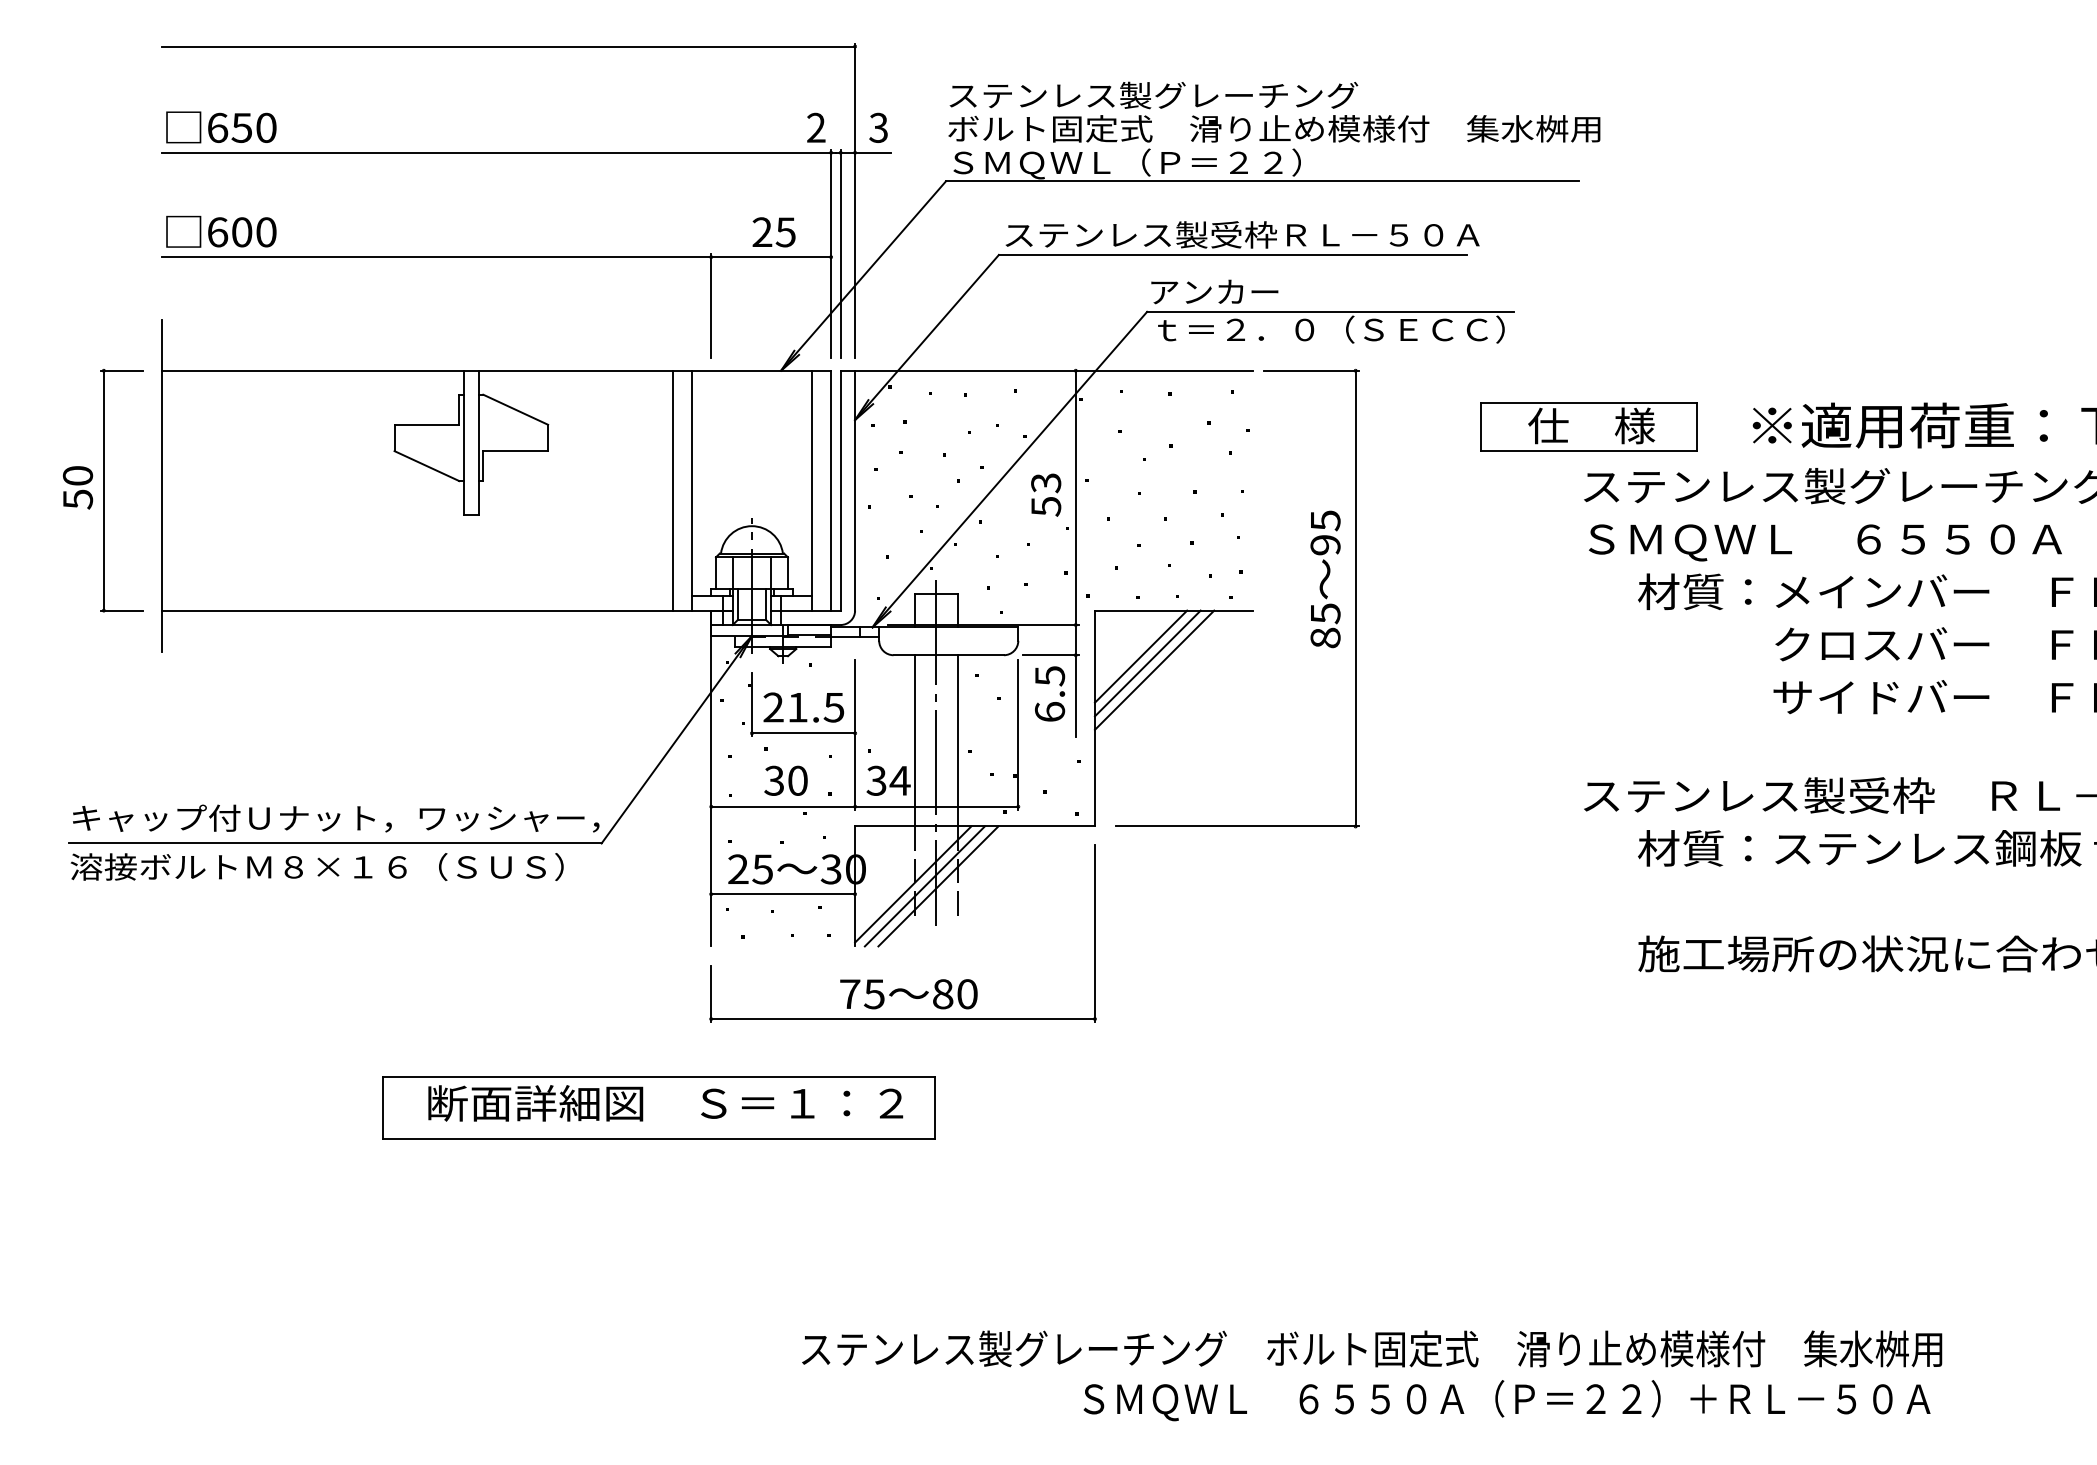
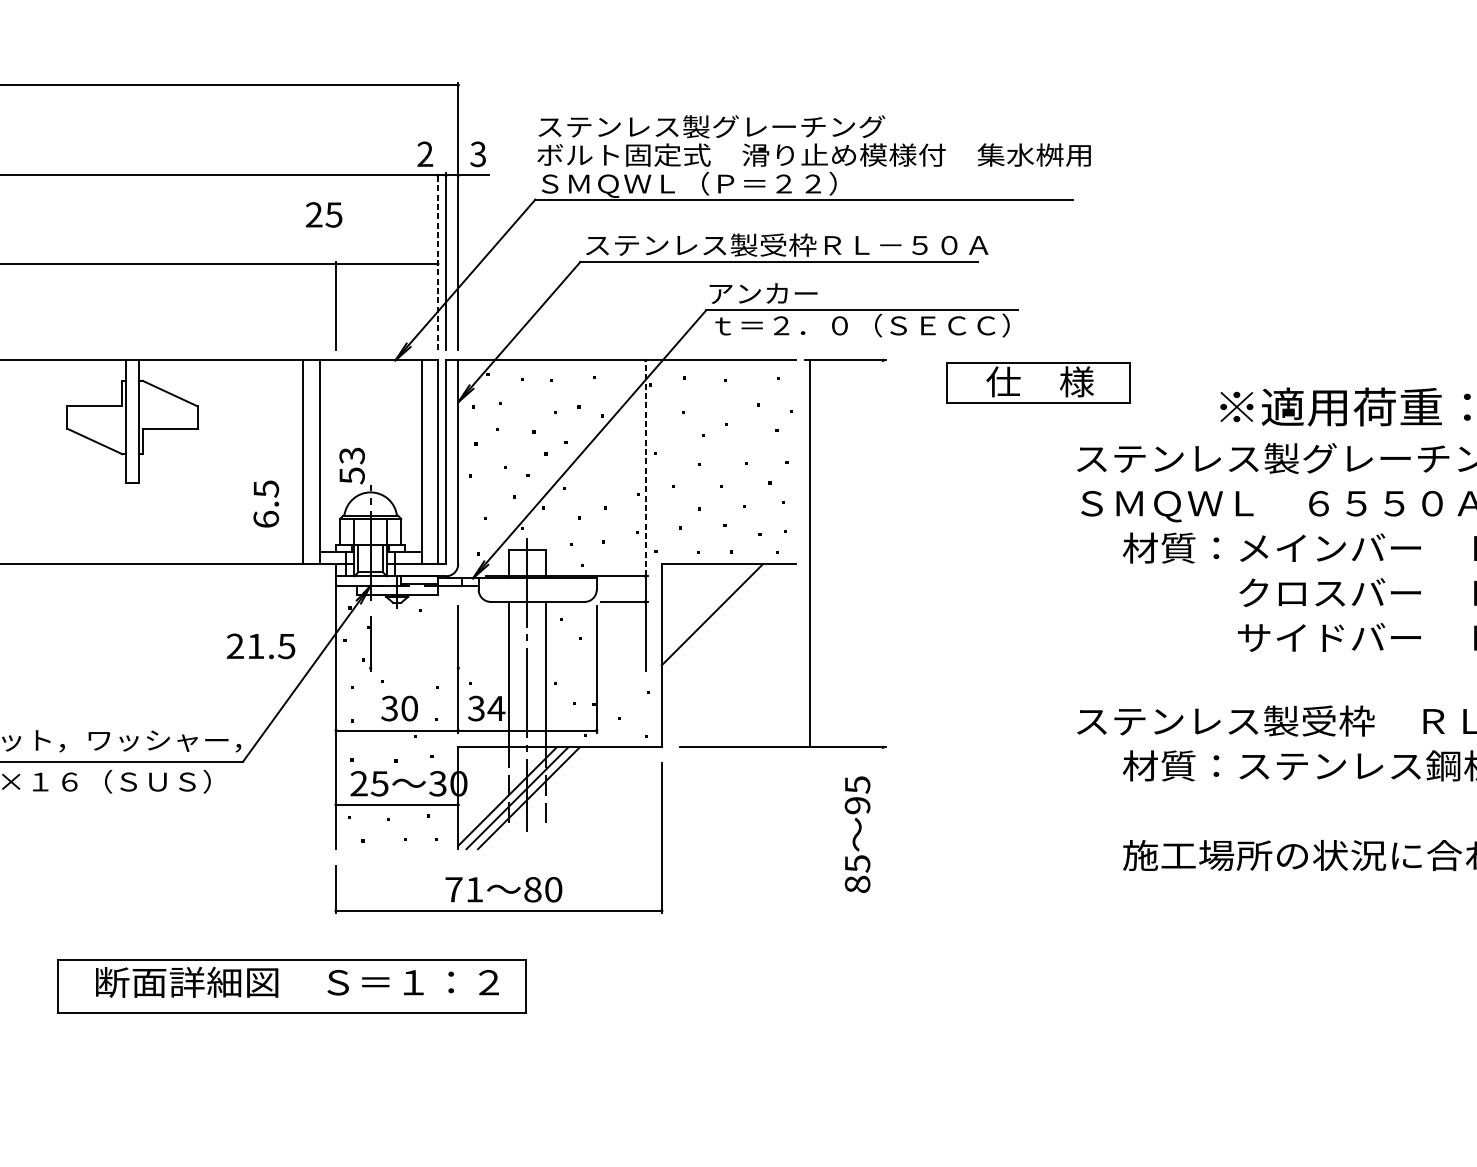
text: (773, 232) -> (323, 215), moved
line: (831, 253) -> (438, 260), solid -> dashed
part: (1588, 426) -> (1037, 382), moved
text: (1046, 494) -> (352, 465), moved
line: (1075, 497) -> (645, 468), solid -> dashed
text: (1325, 579) -> (857, 834), moved
line: (1355, 598) -> (810, 553), moved
line: (1140, 656) -> (700, 603), removed
line: (1147, 663) -> (706, 608), removed
text: (1050, 693) -> (266, 503), moved
text: (803, 707) -> (260, 646), moved
line: (803, 733) -> (414, 668), removed
text: (873, 994) -> (473, 889), 75 -> 71

